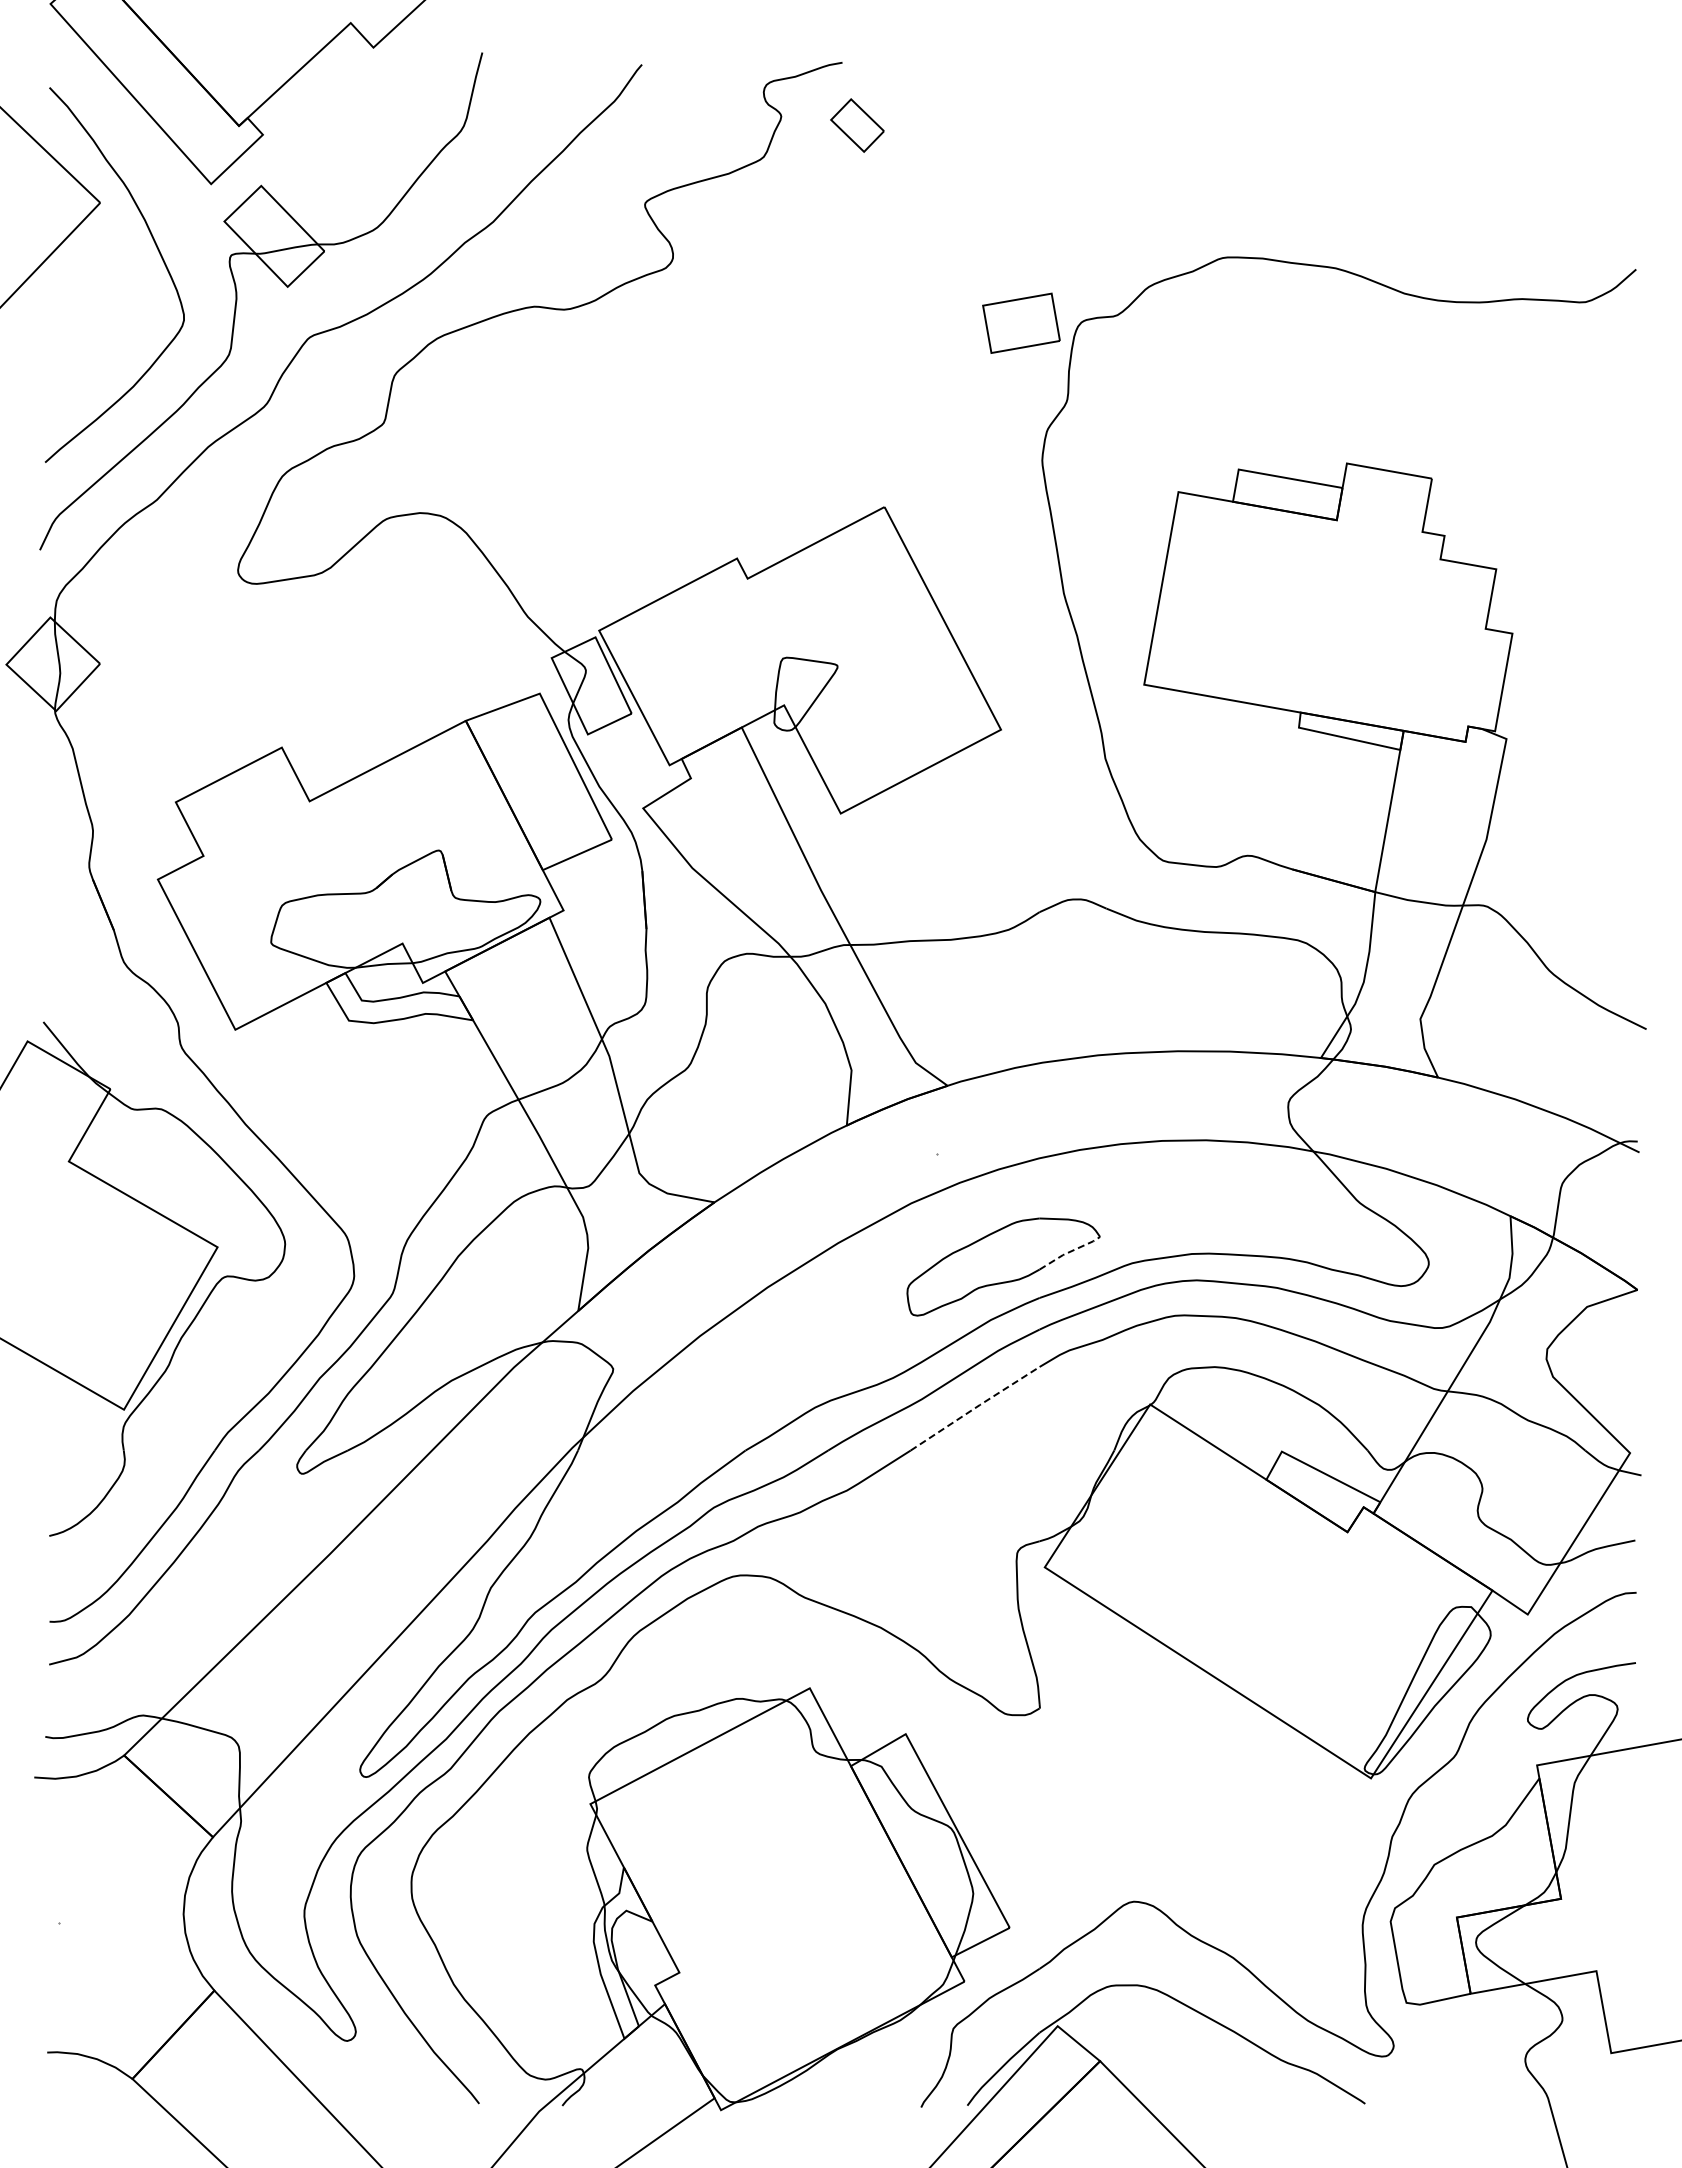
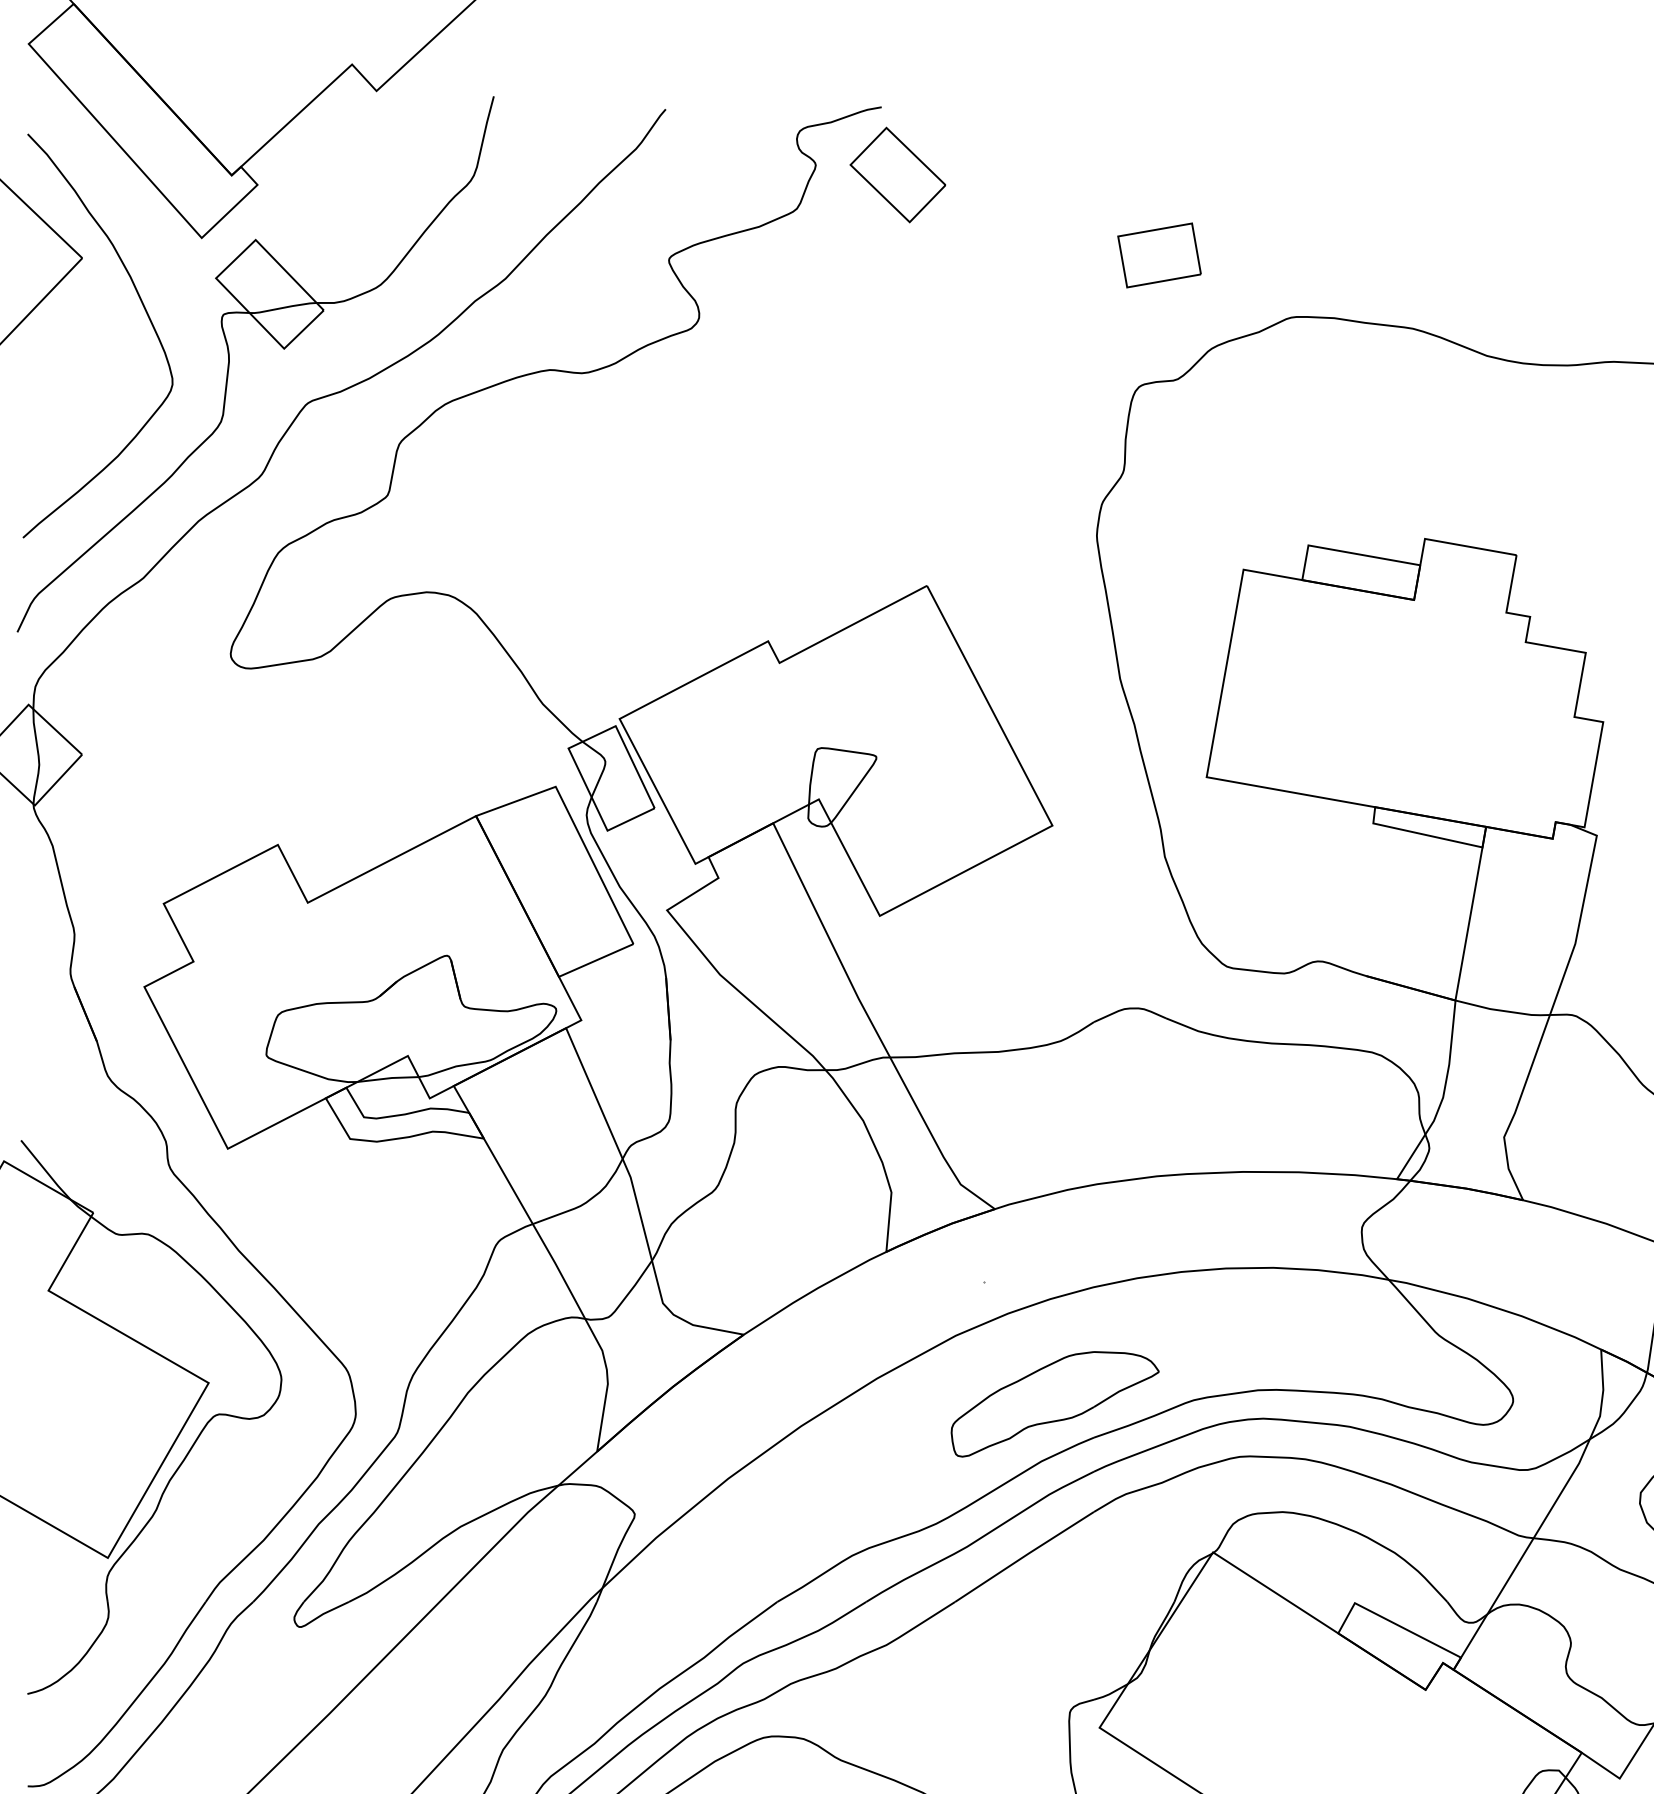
part: (857, 125) -> (897, 174), size x1.67
part: (1021, 322) -> (1159, 254), moved
line: (1070, 1251) -> (1127, 1387), dashed -> solid
line: (975, 1407) -> (1024, 1555), dashed -> solid

